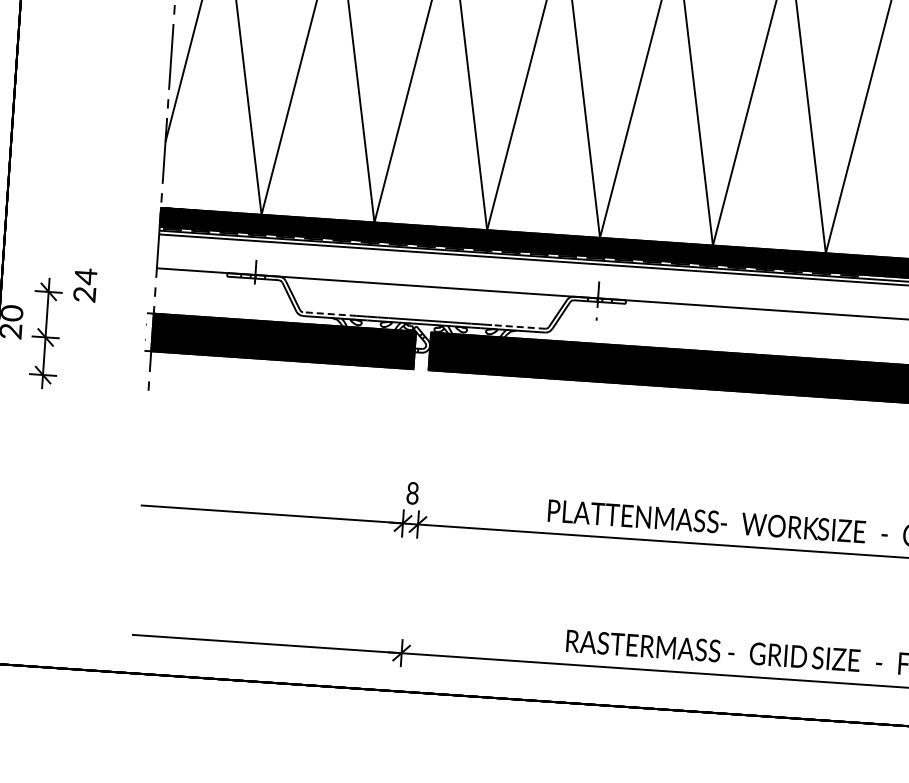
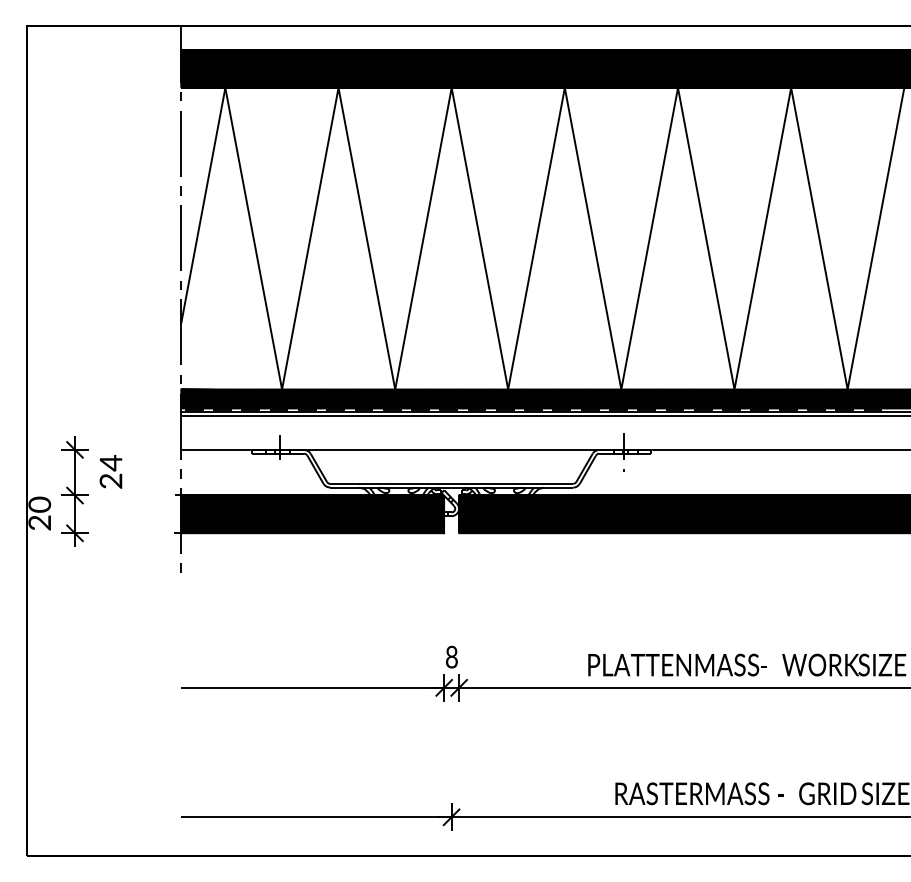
line: (330, 313) -> (357, 483), dashed -> solid
line: (518, 326) -> (546, 483), dashed -> solid
part: (45, 333) -> (74, 491), moved

